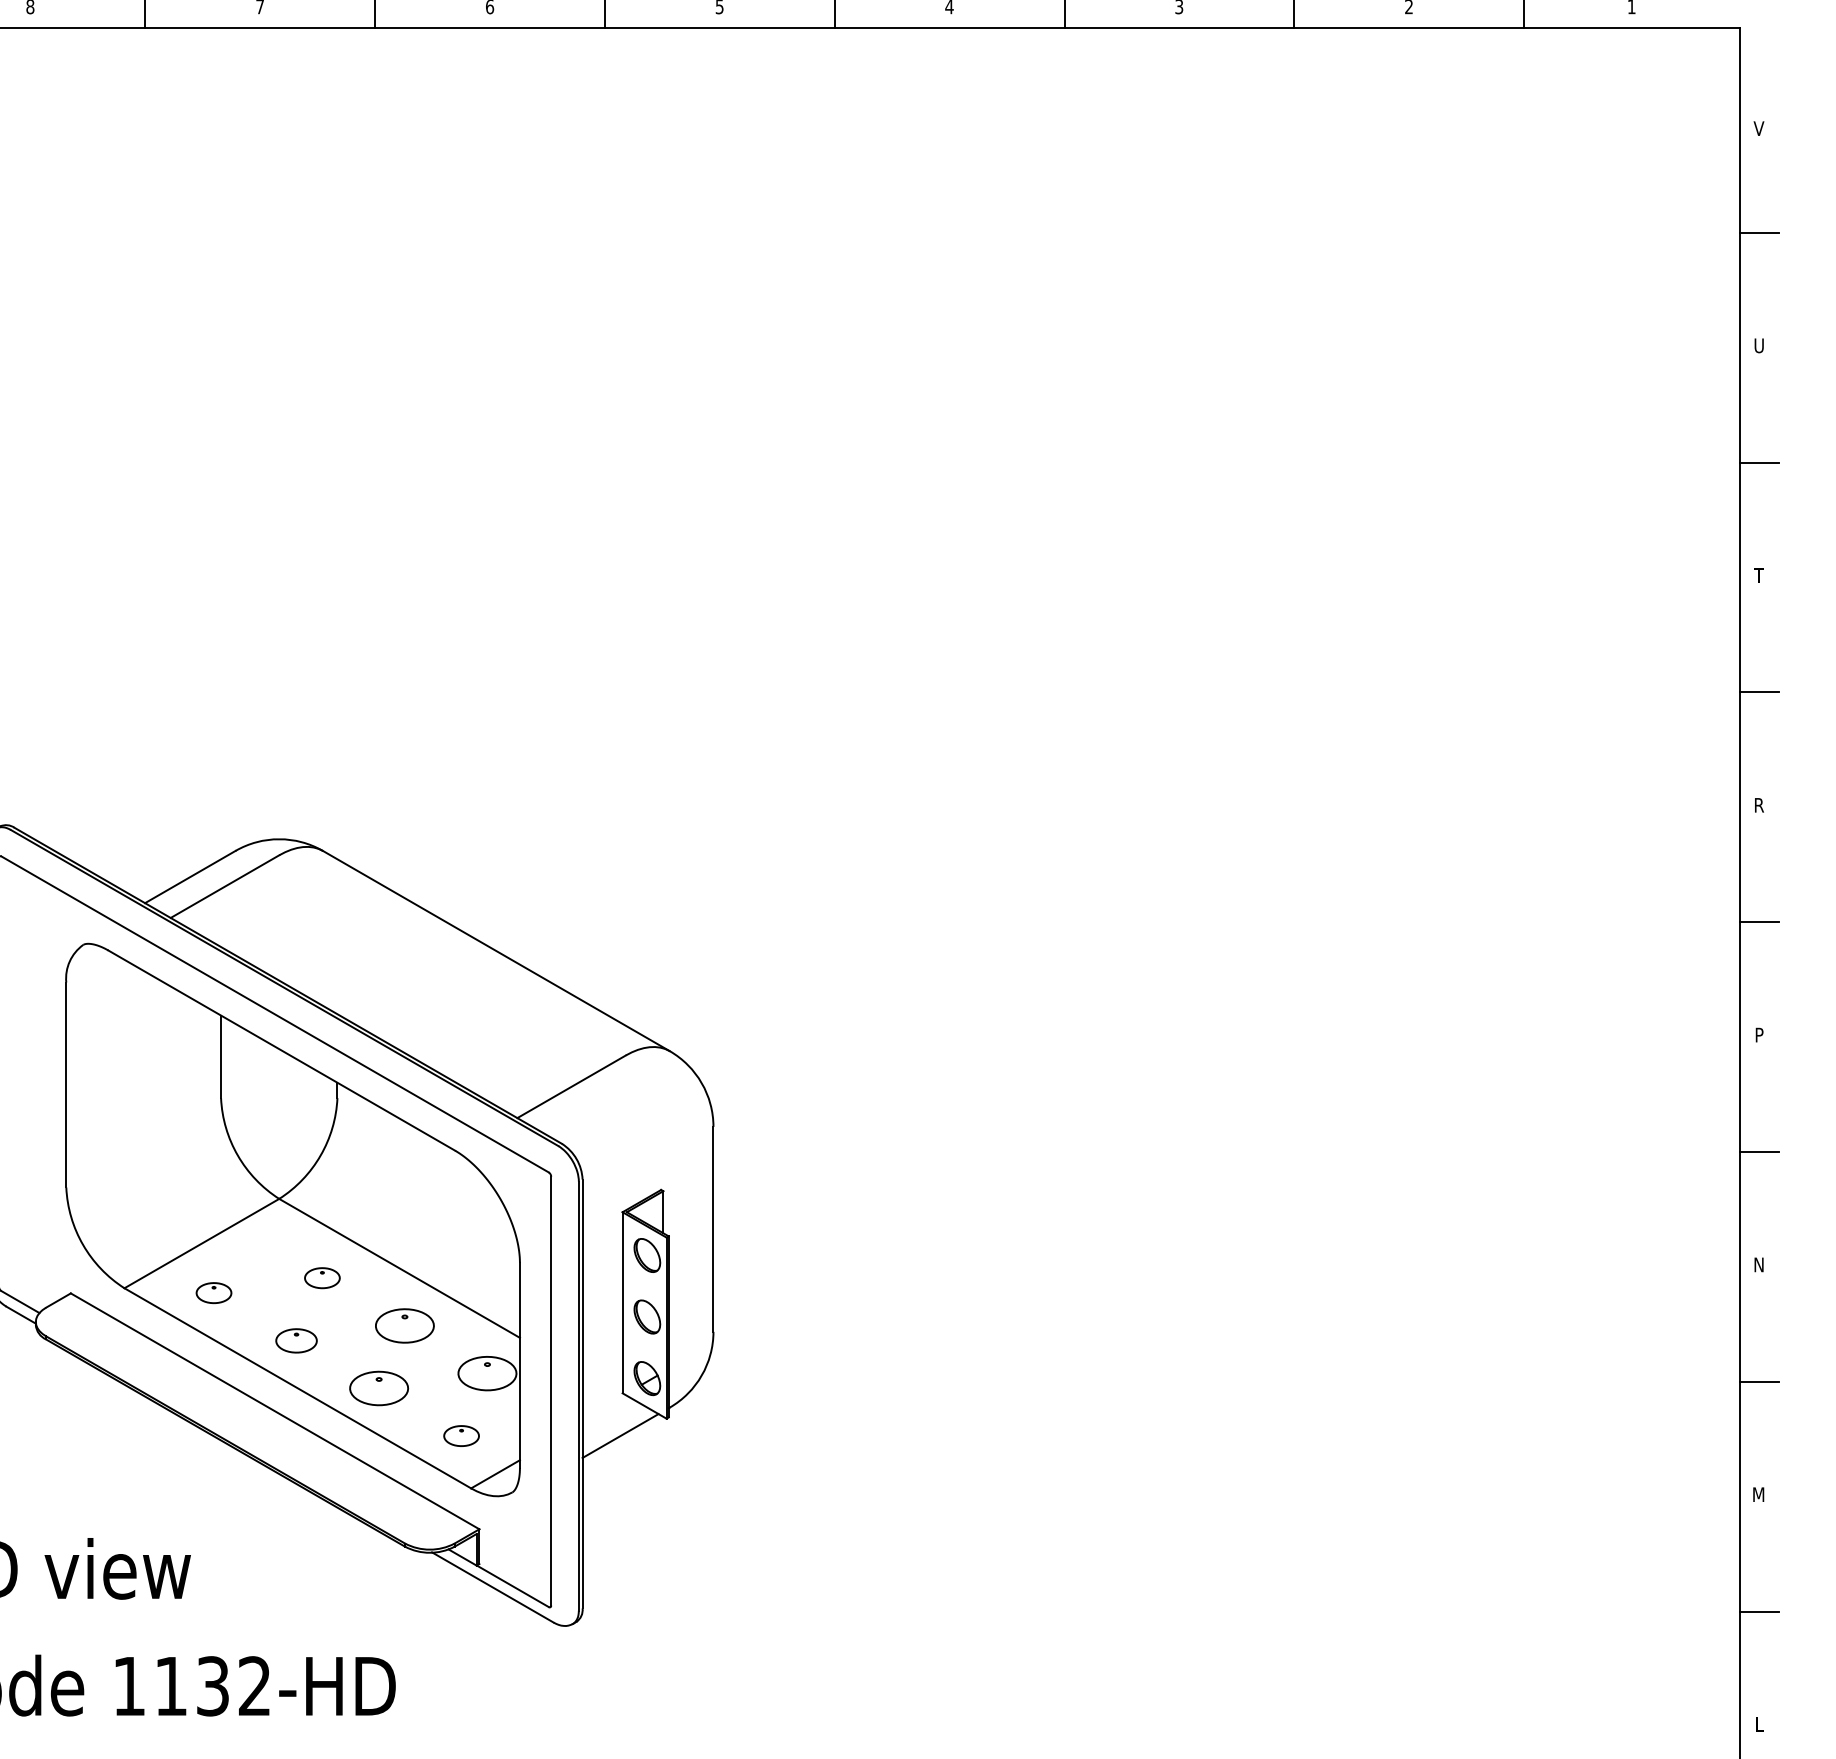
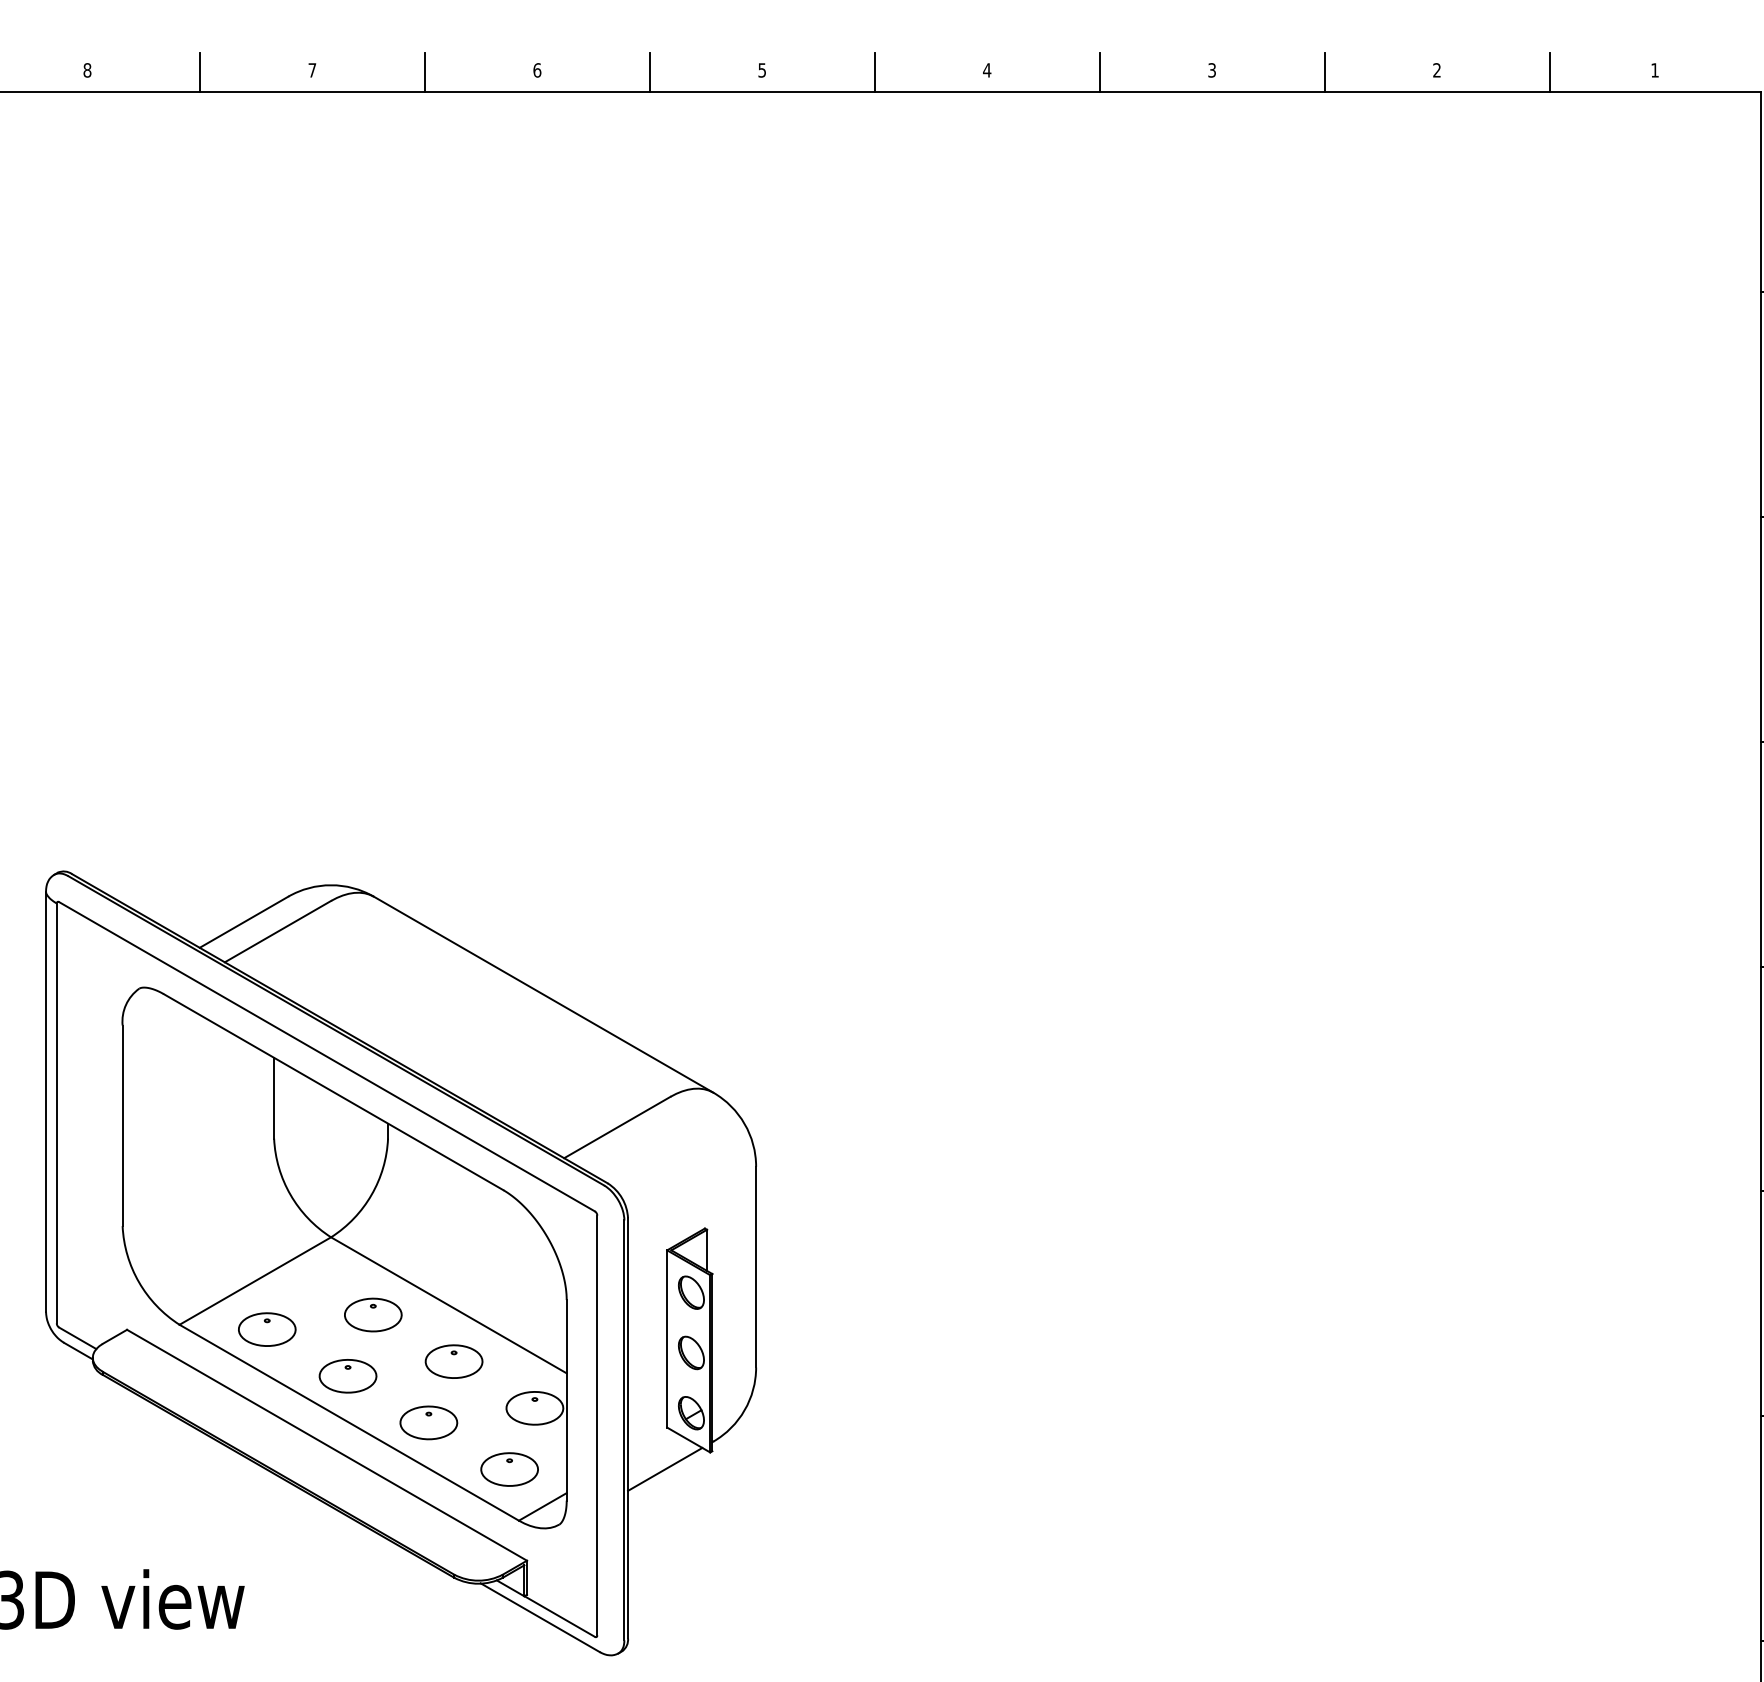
part: (322, 1277) -> (373, 1314), size x1.67
part: (213, 1292) -> (266, 1328), size x1.67
part: (296, 1340) -> (347, 1375), size x1.43
part: (461, 1435) -> (509, 1468), size x1.67

